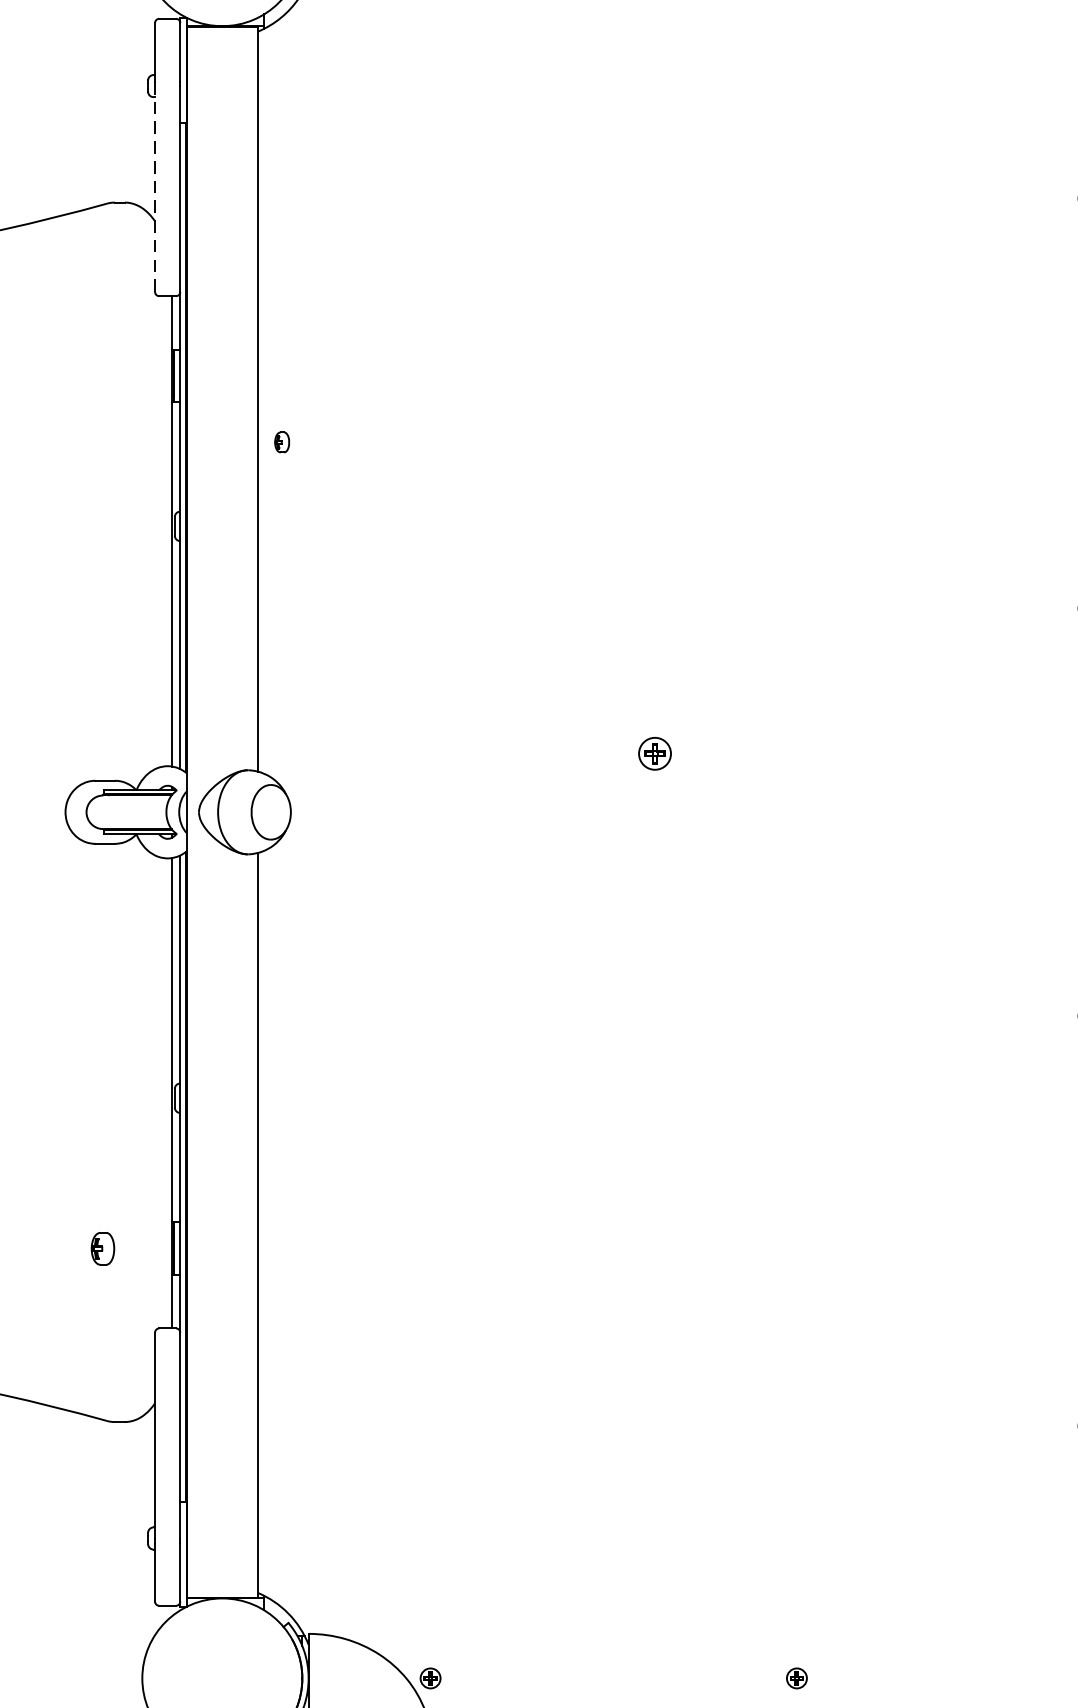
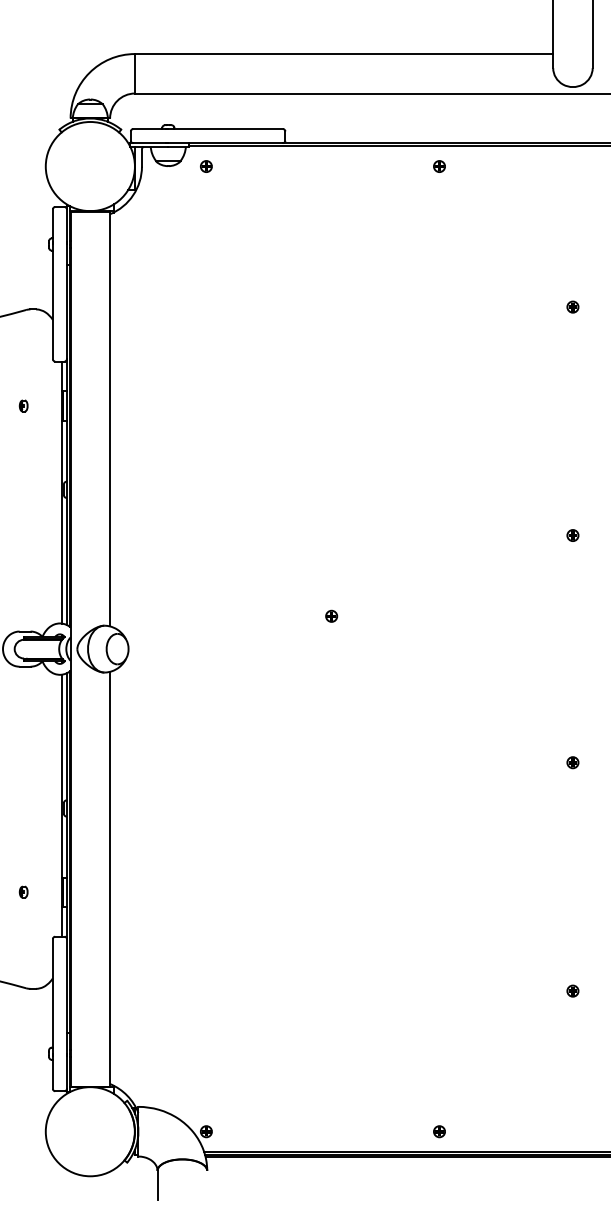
line: (154, 188) -> (52, 301), dashed -> solid
part: (281, 441) -> (23, 405), moved
part: (655, 751) -> (331, 615), size x0.62
part: (102, 1247) -> (23, 891), size x0.62
part: (796, 1678) -> (439, 1131), moved

